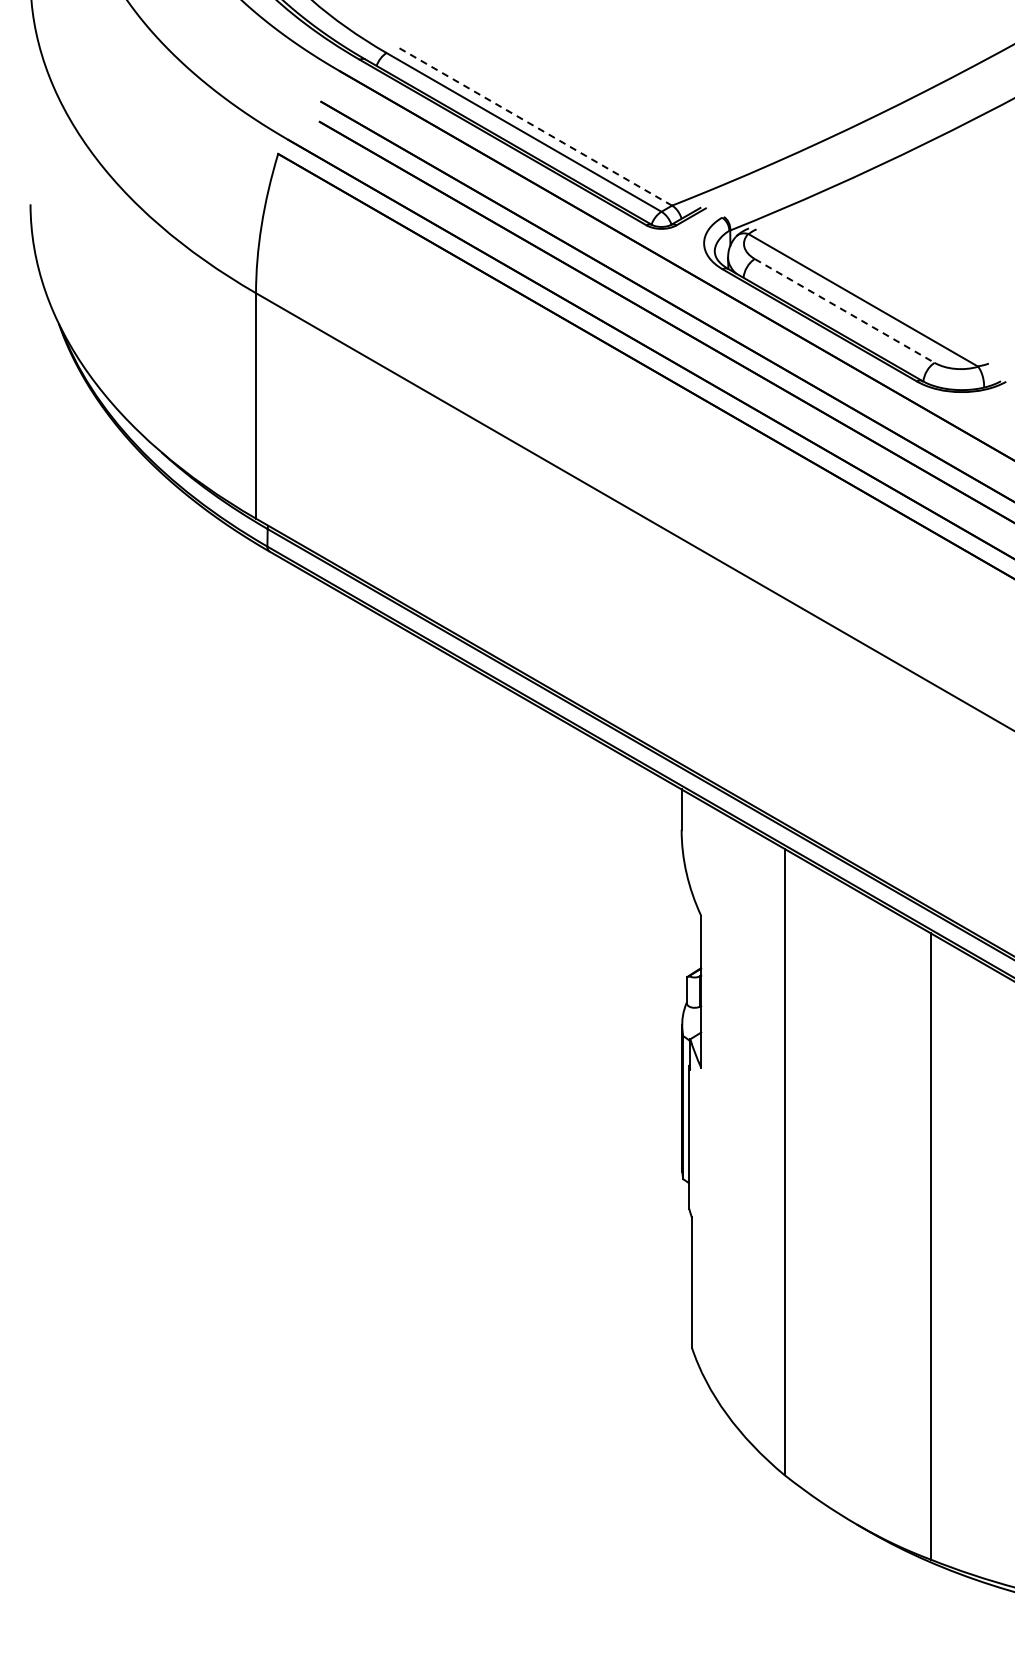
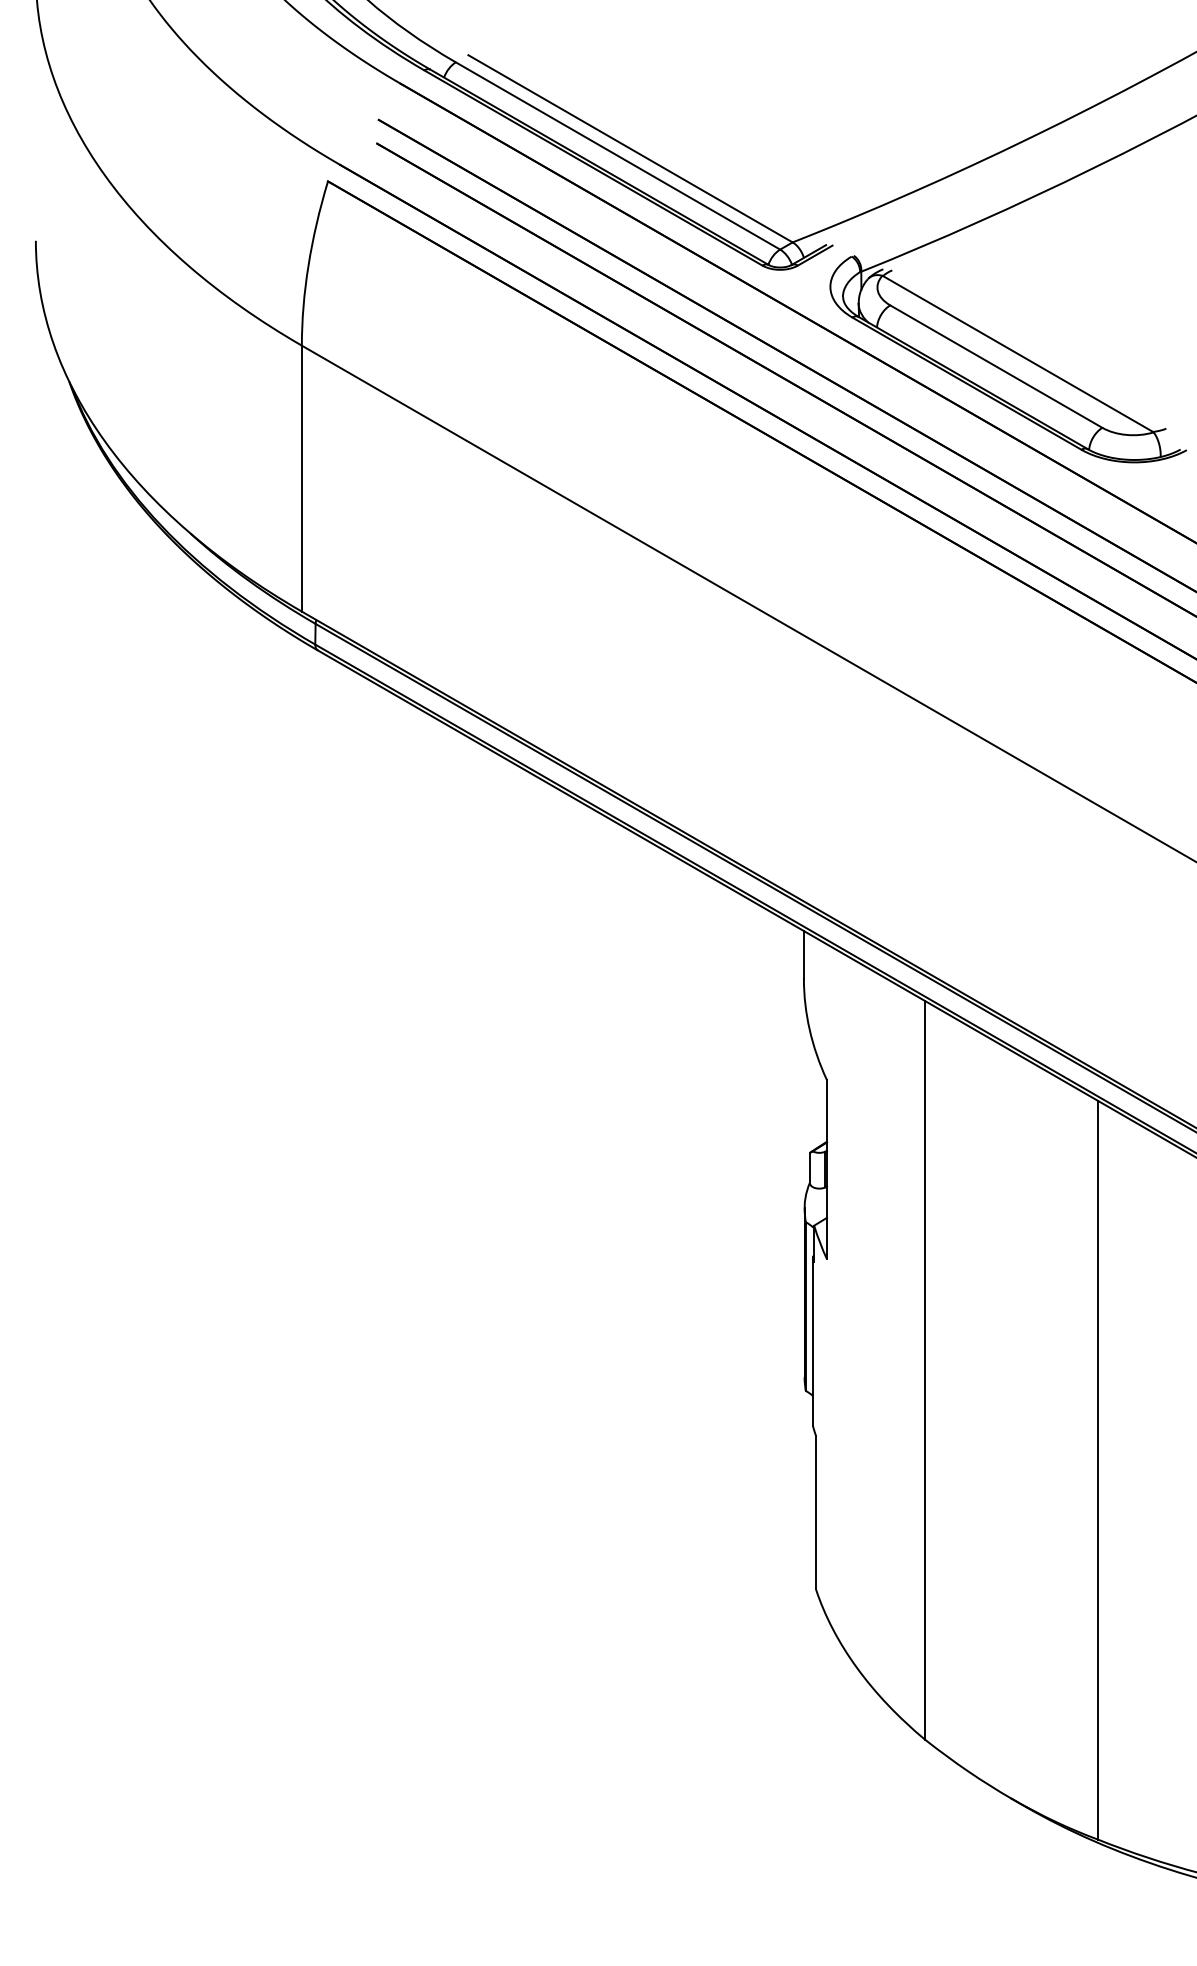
line: (534, 126) -> (630, 149), dashed -> solid
line: (844, 310) -> (996, 366), dashed -> solid

